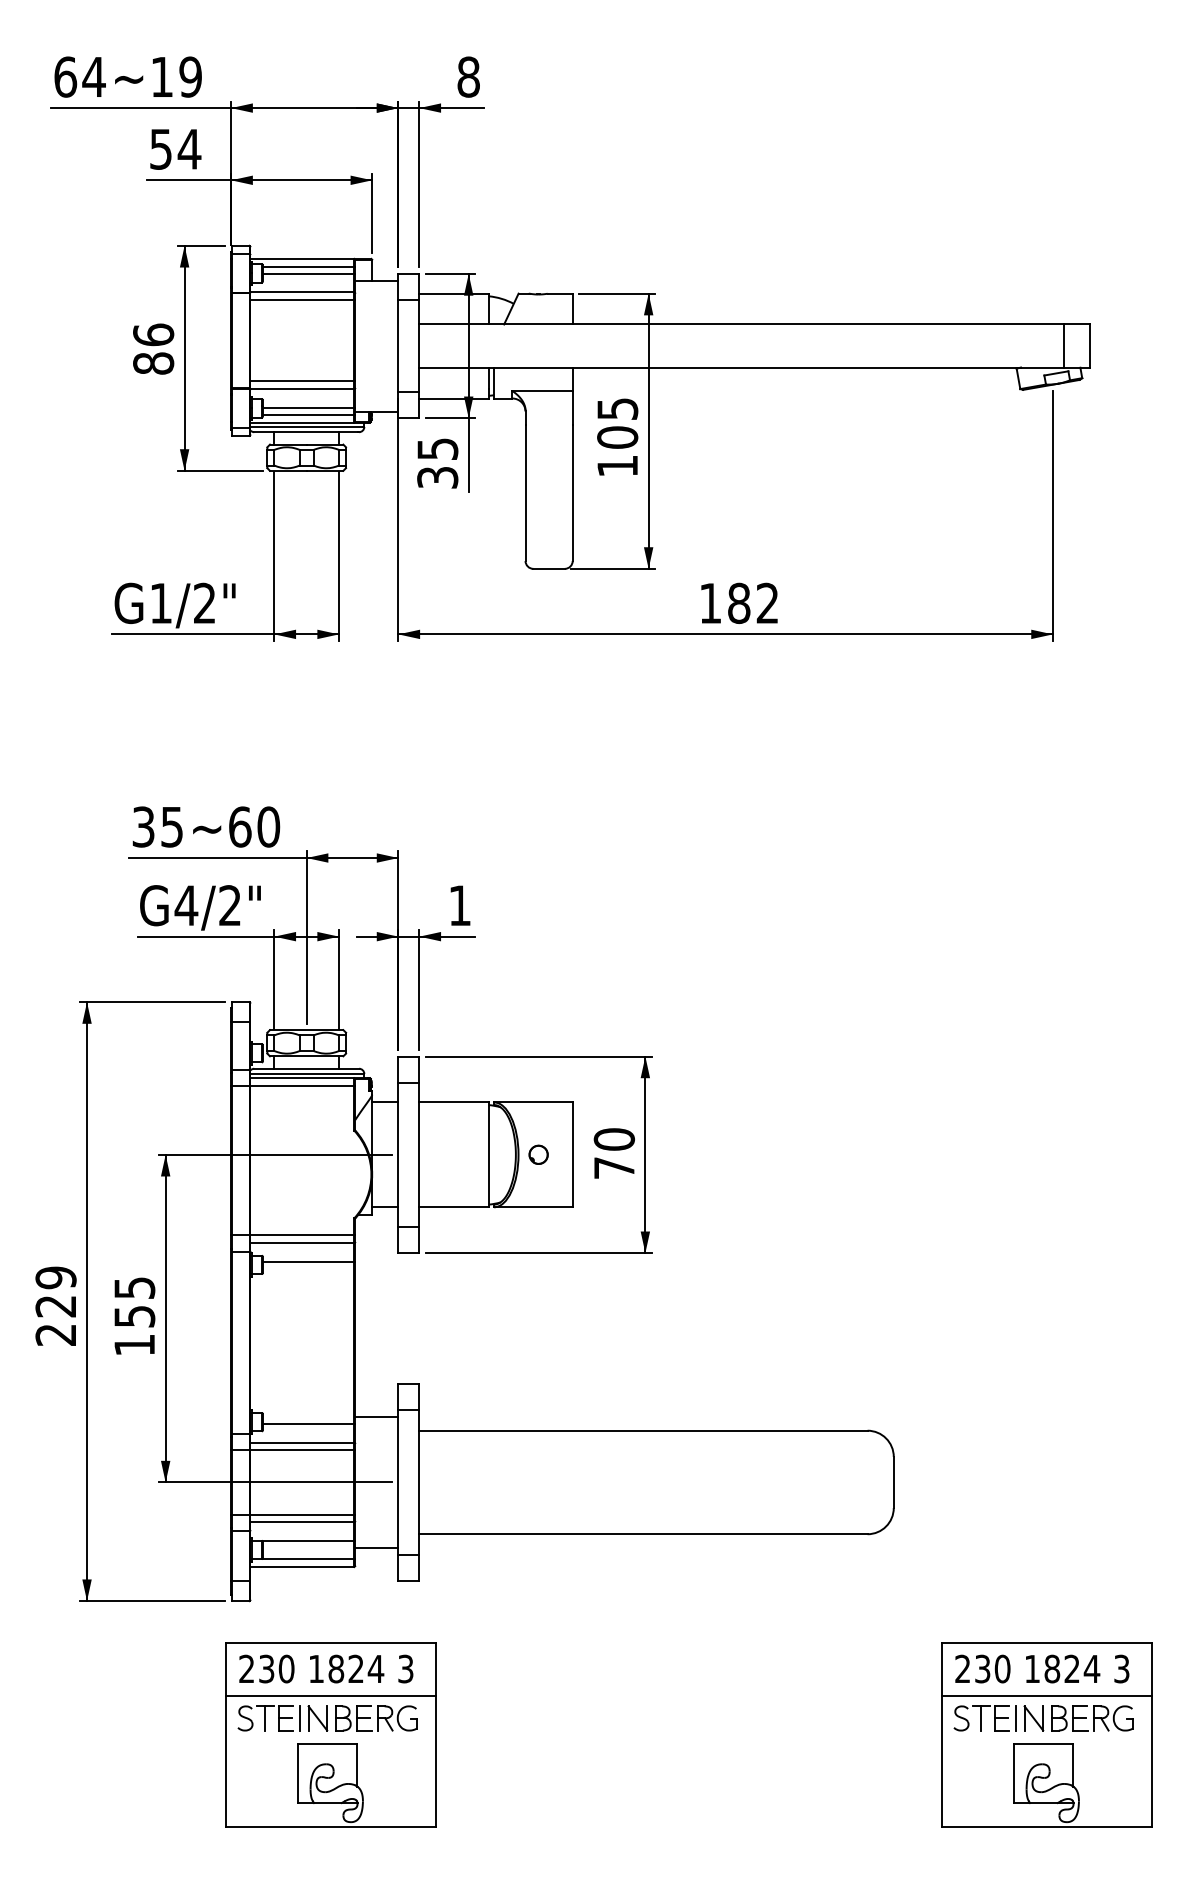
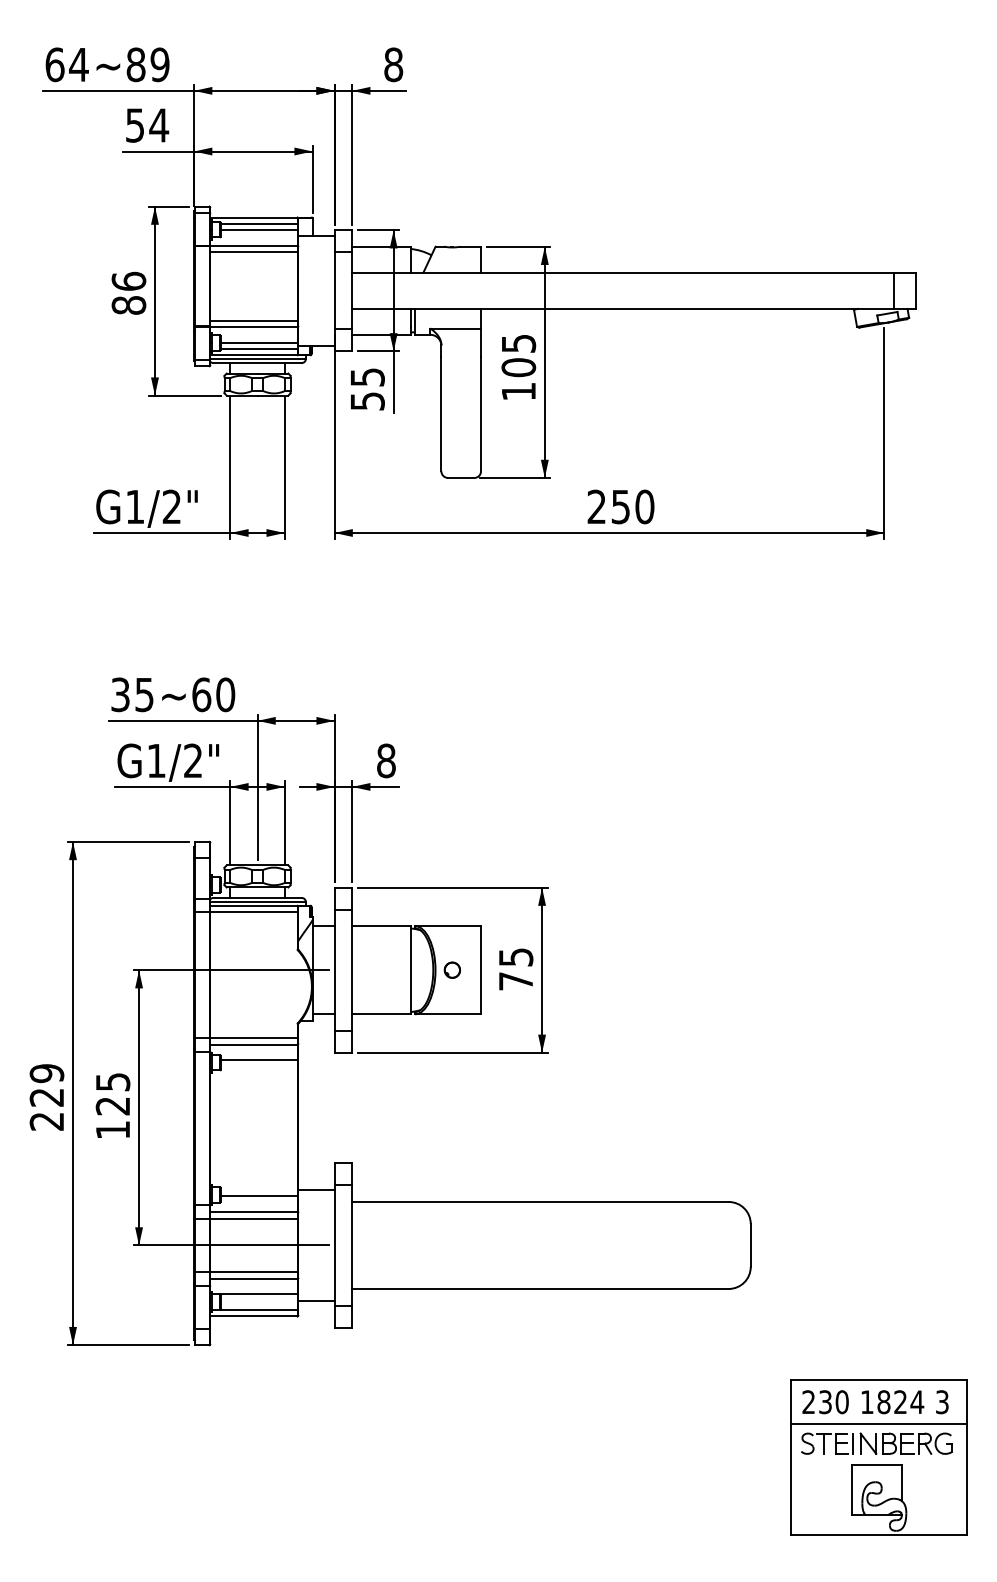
text: (162, 76) -> (136, 64), ~19 -> ~89
text: (437, 477) -> (367, 401), 35 -> 55
text: (739, 603) -> (621, 507), 182 -> 250
text: (186, 905) -> (156, 760), G4/2" -> G1/2"
text: (460, 905) -> (386, 760), 1 -> 8
text: (614, 1139) -> (516, 957), 70 -> 75
text: (134, 1316) -> (112, 1106), 155 -> 125
part: (330, 1734) -> (277, 1457), removed

